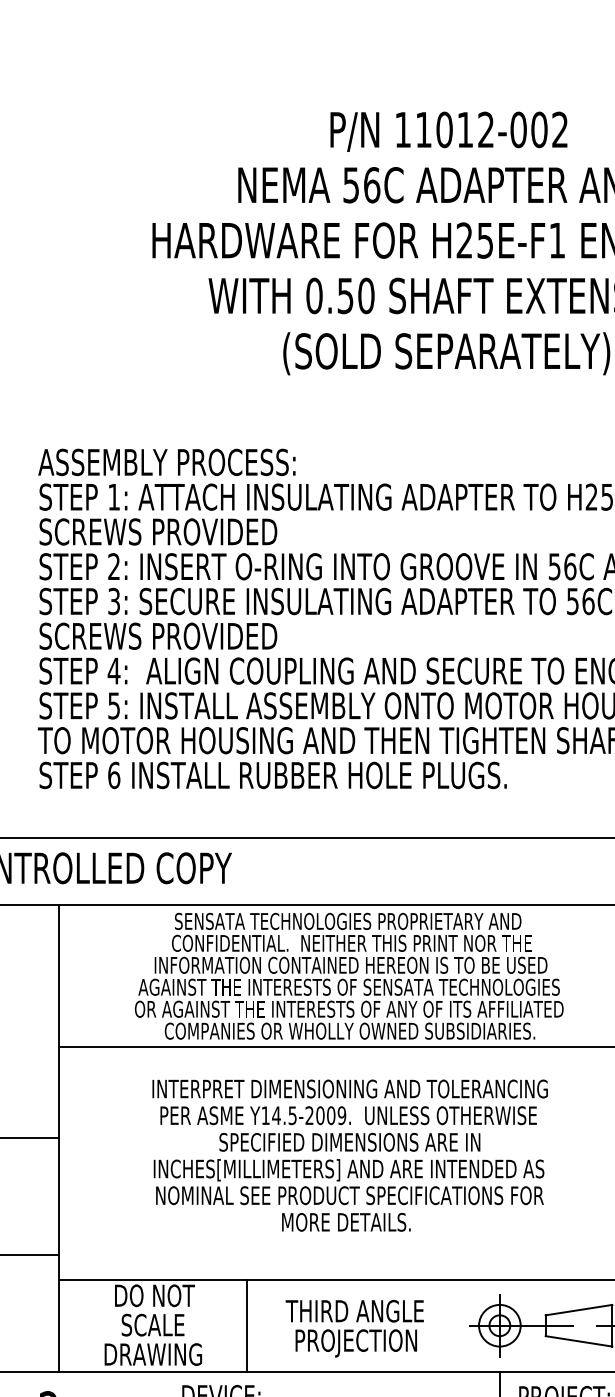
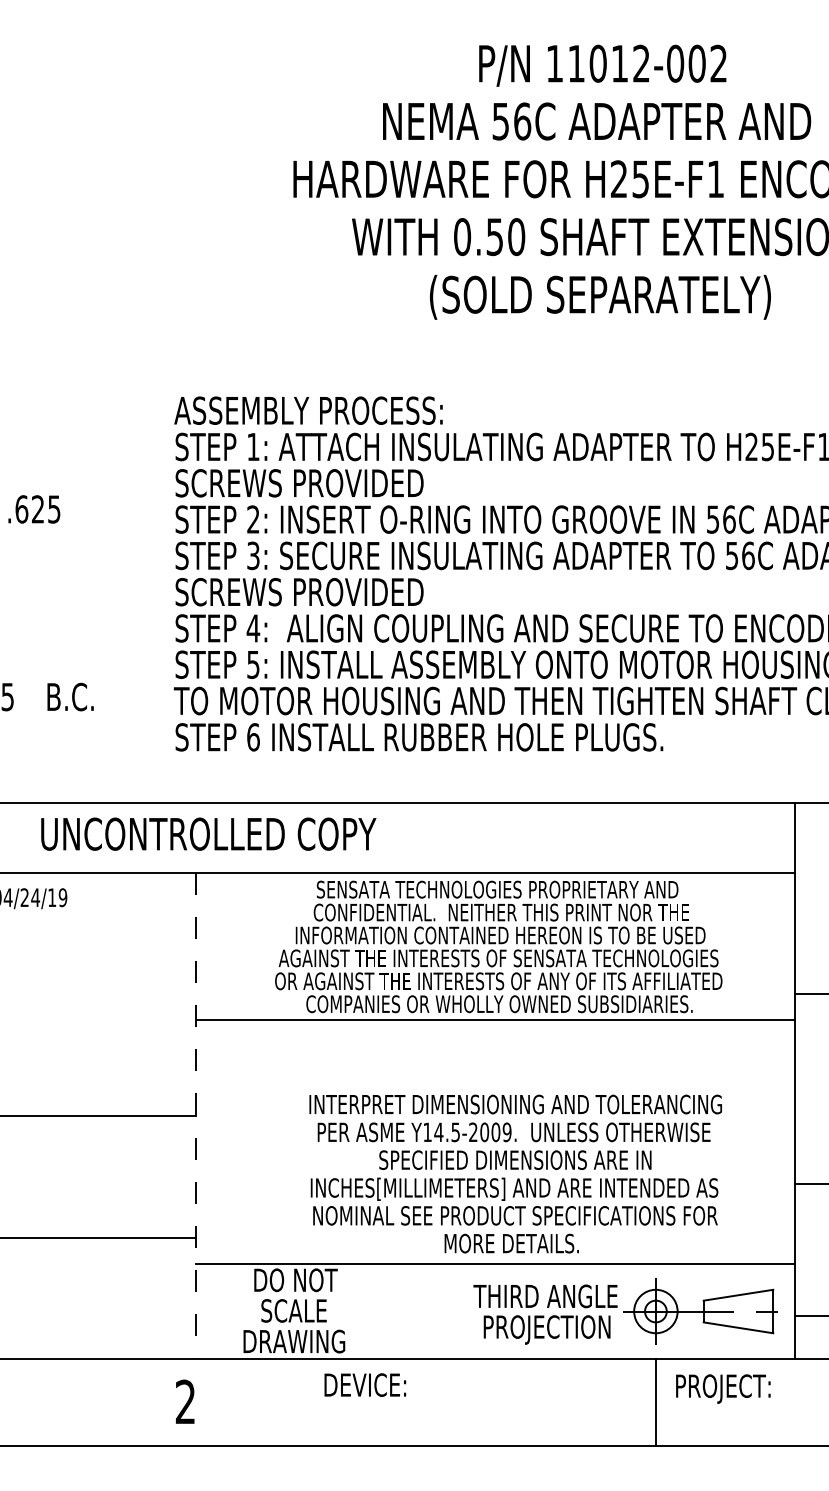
line: (59, 1138) -> (196, 1116), solid -> dashed
text: (349, 1155) -> (515, 1173), moved
line: (246, 1325) -> (391, 1311), removed
text: (354, 1328) -> (545, 1314), moved

